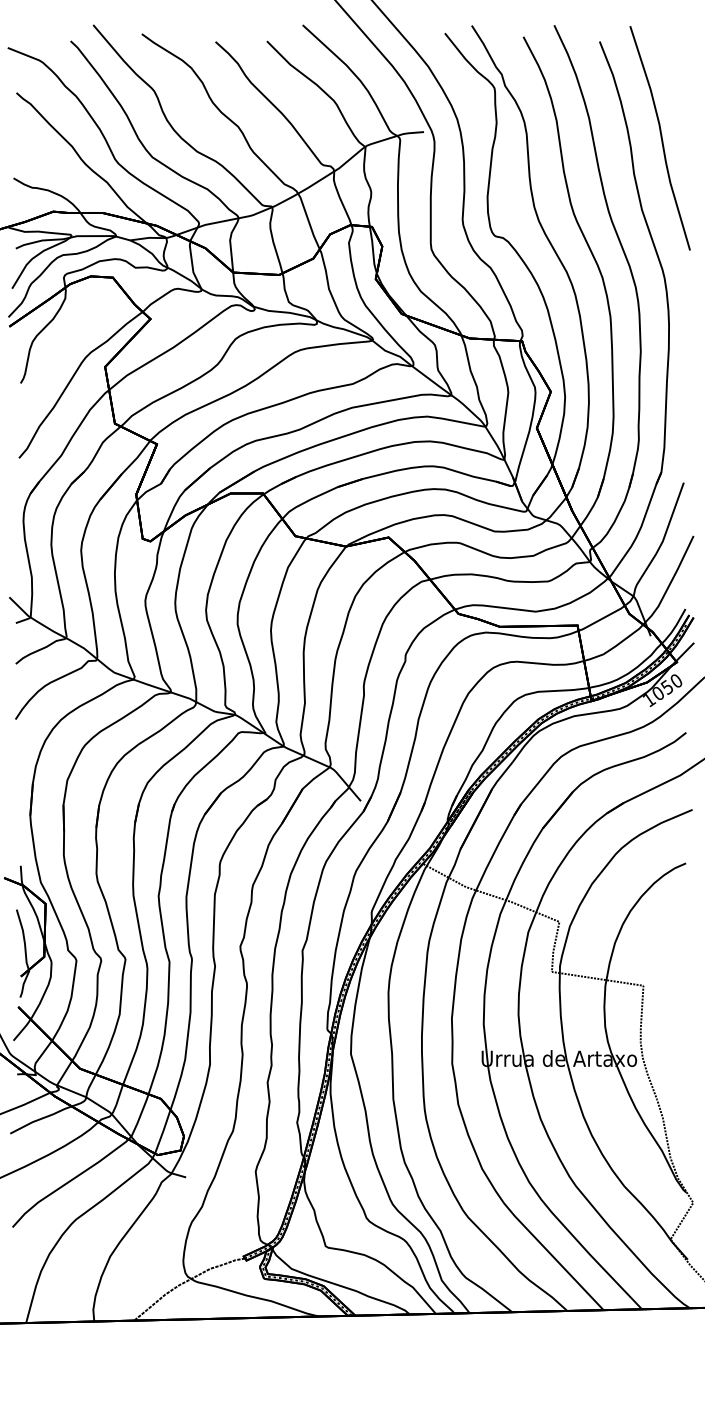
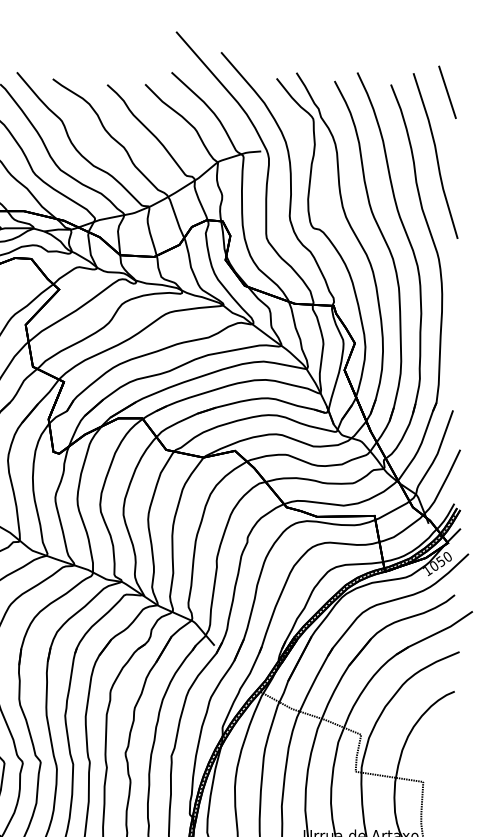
line: (676, 52) -> (447, 92), added

